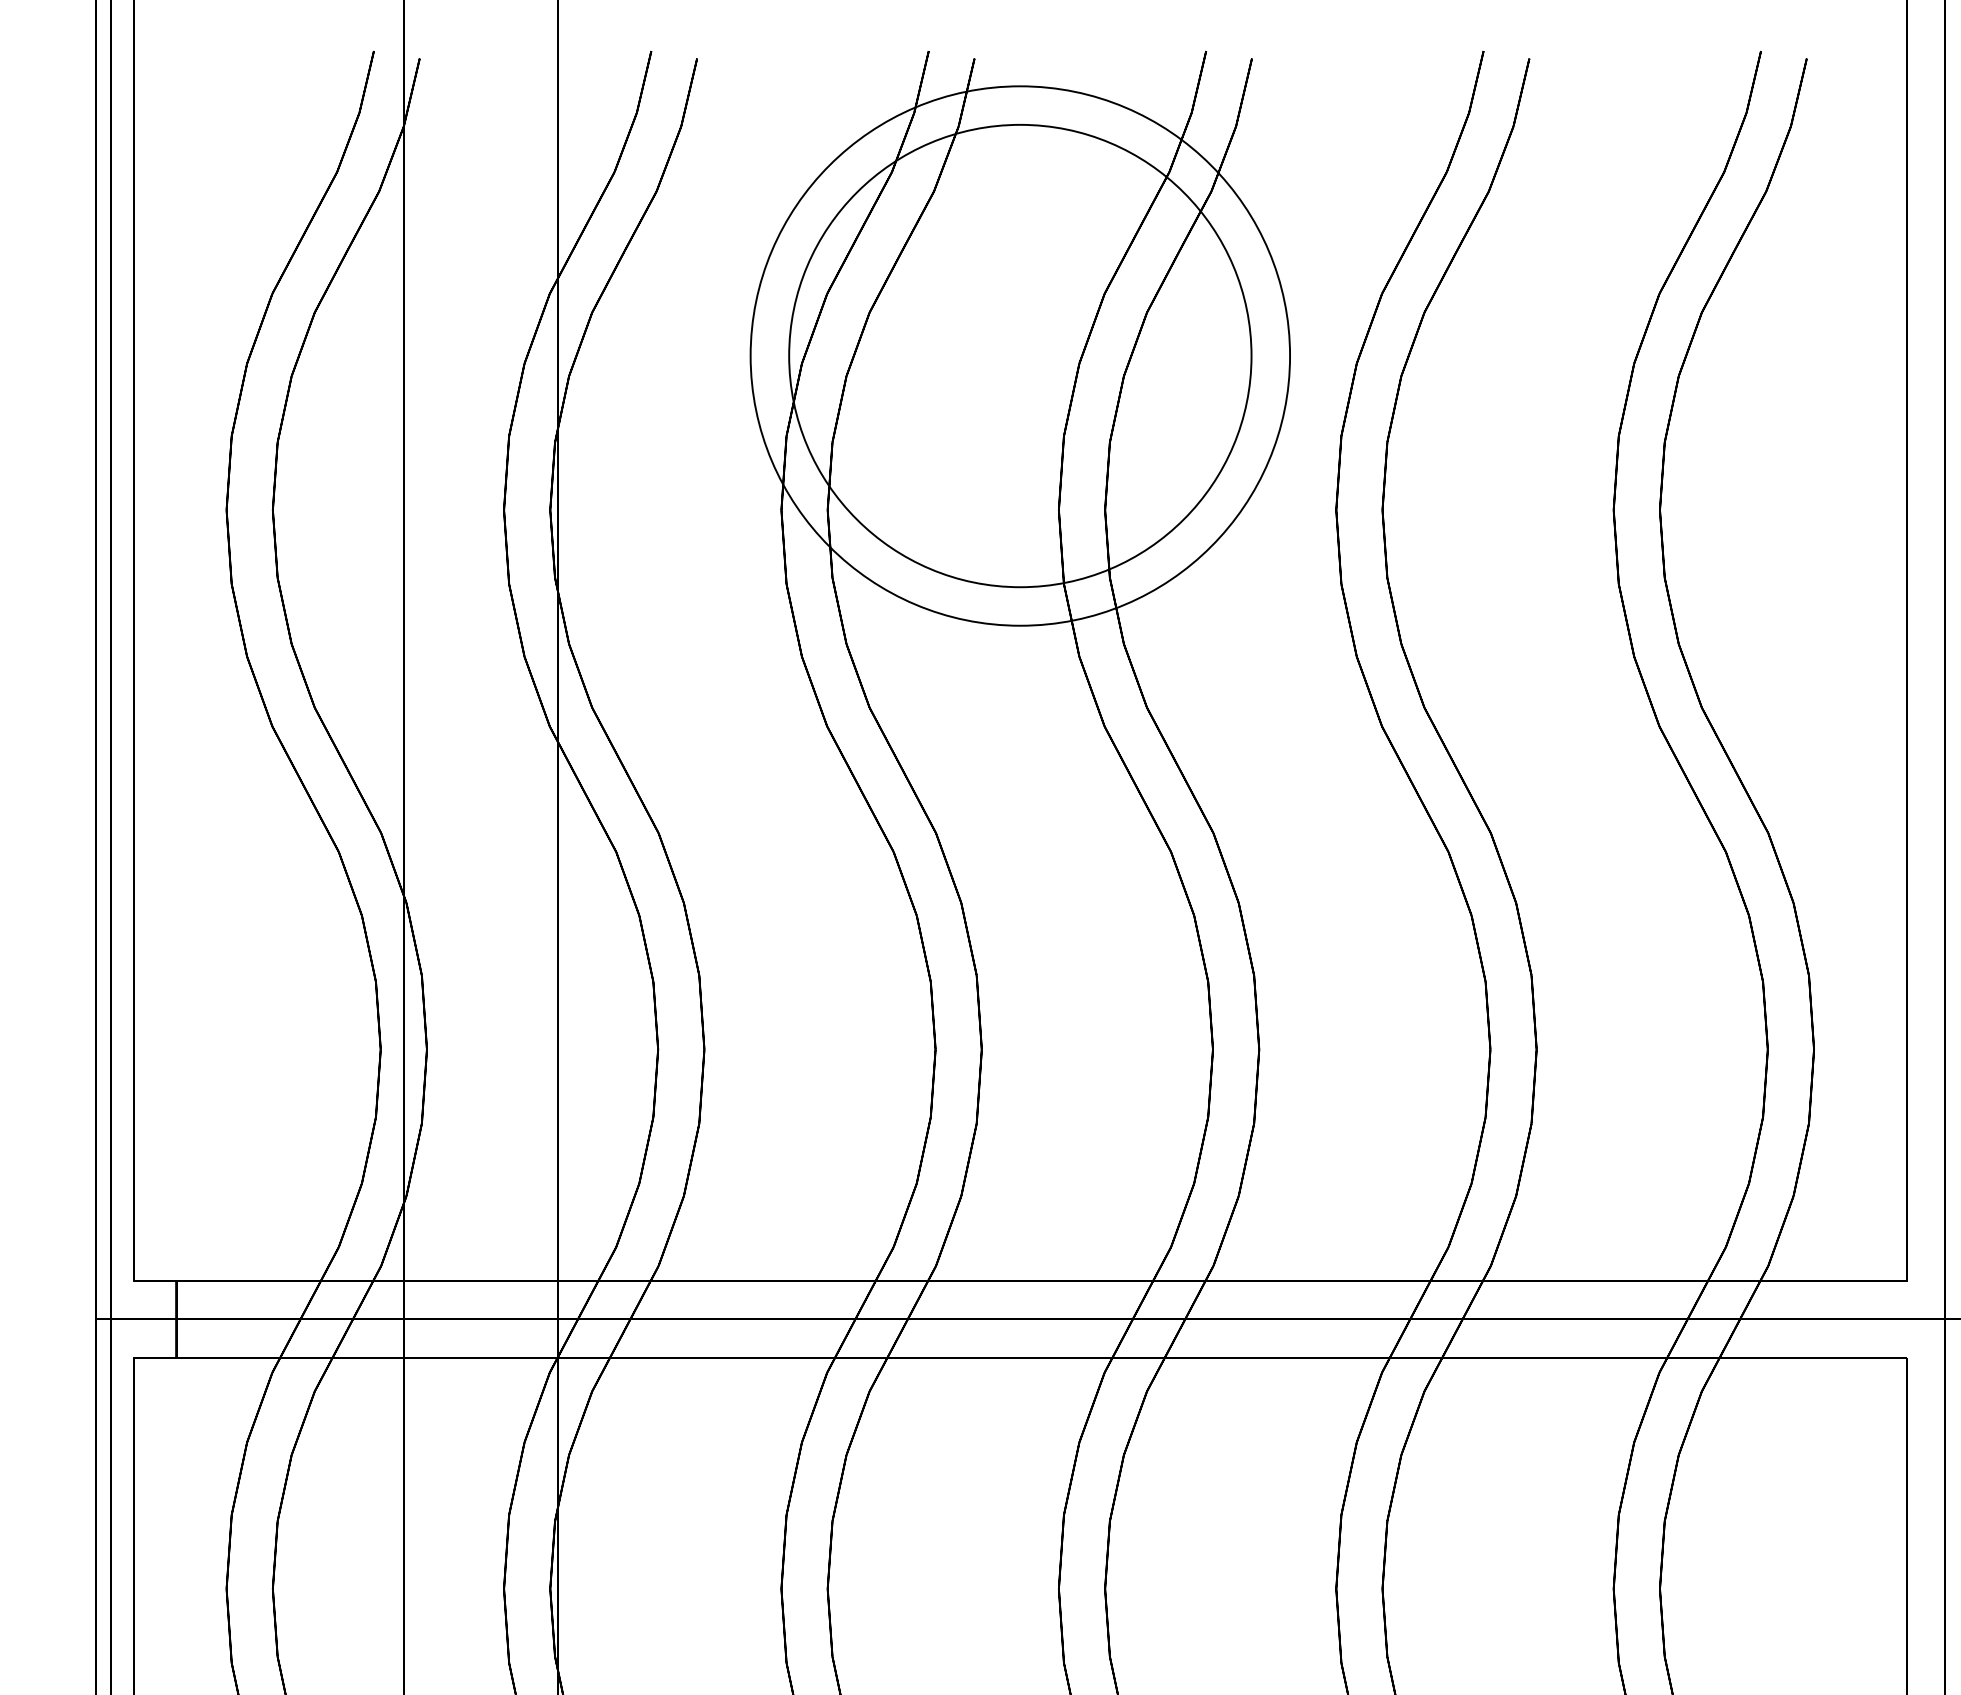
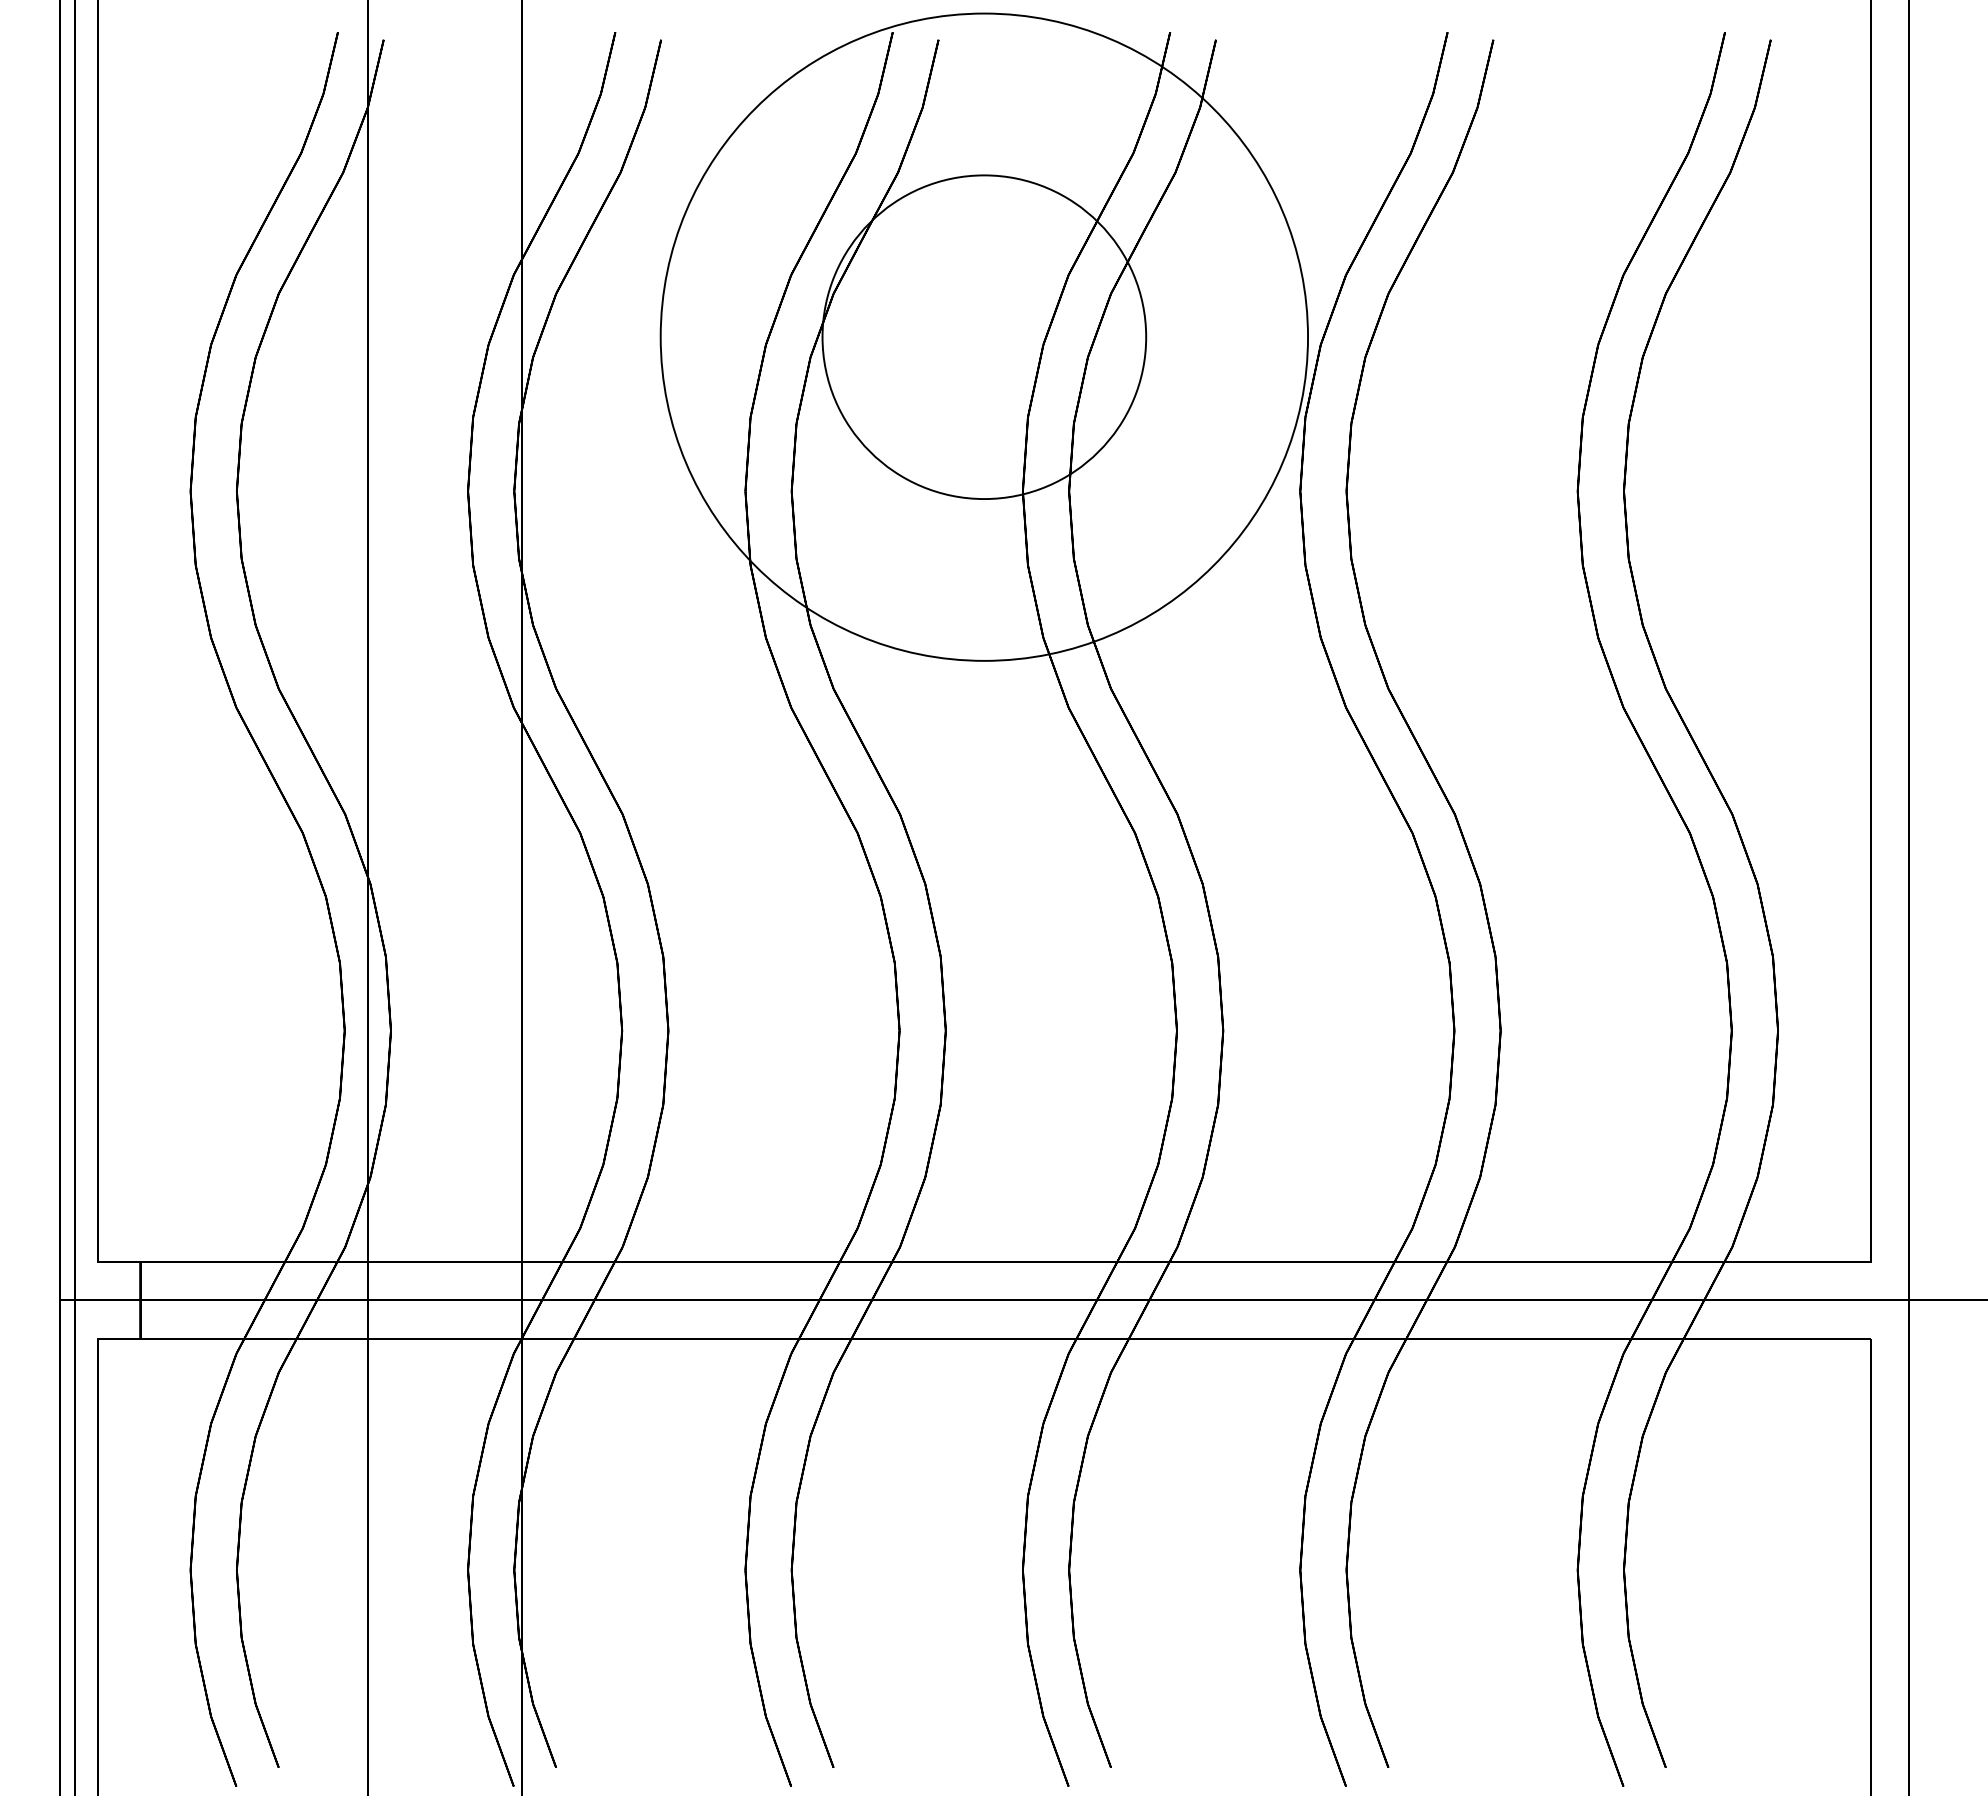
circle: (1020, 355) -> (984, 336), size x0.6
circle: (1020, 356) -> (984, 337), size x1.4

